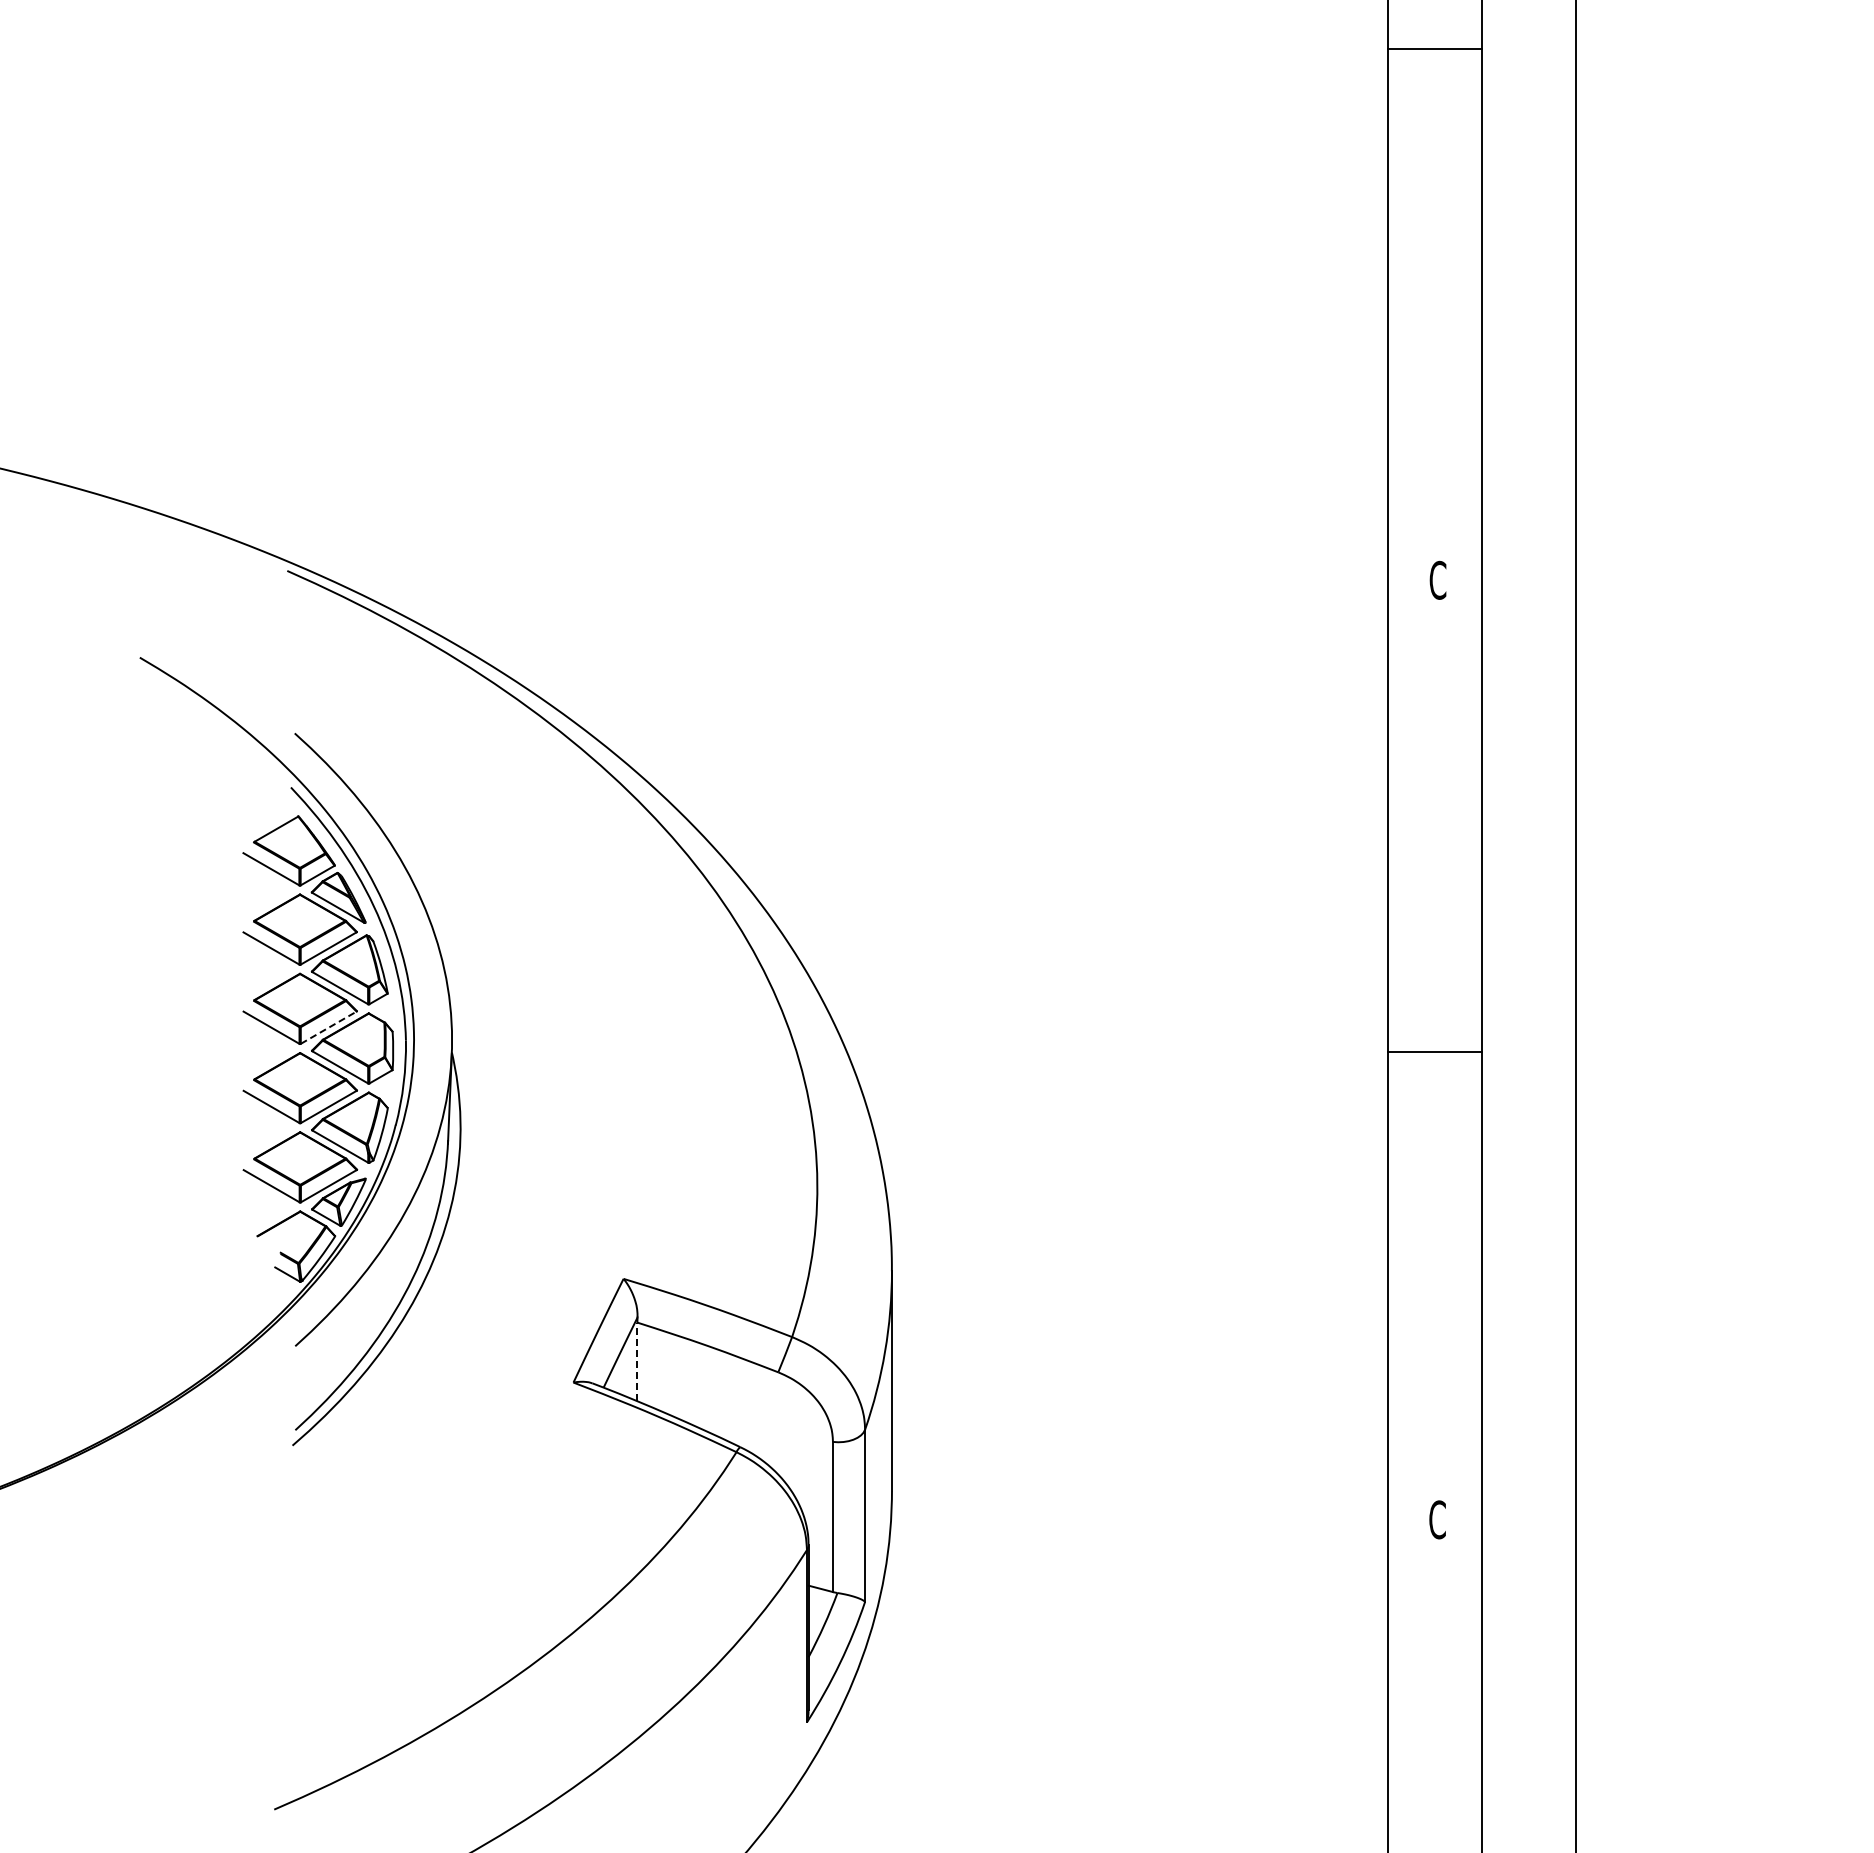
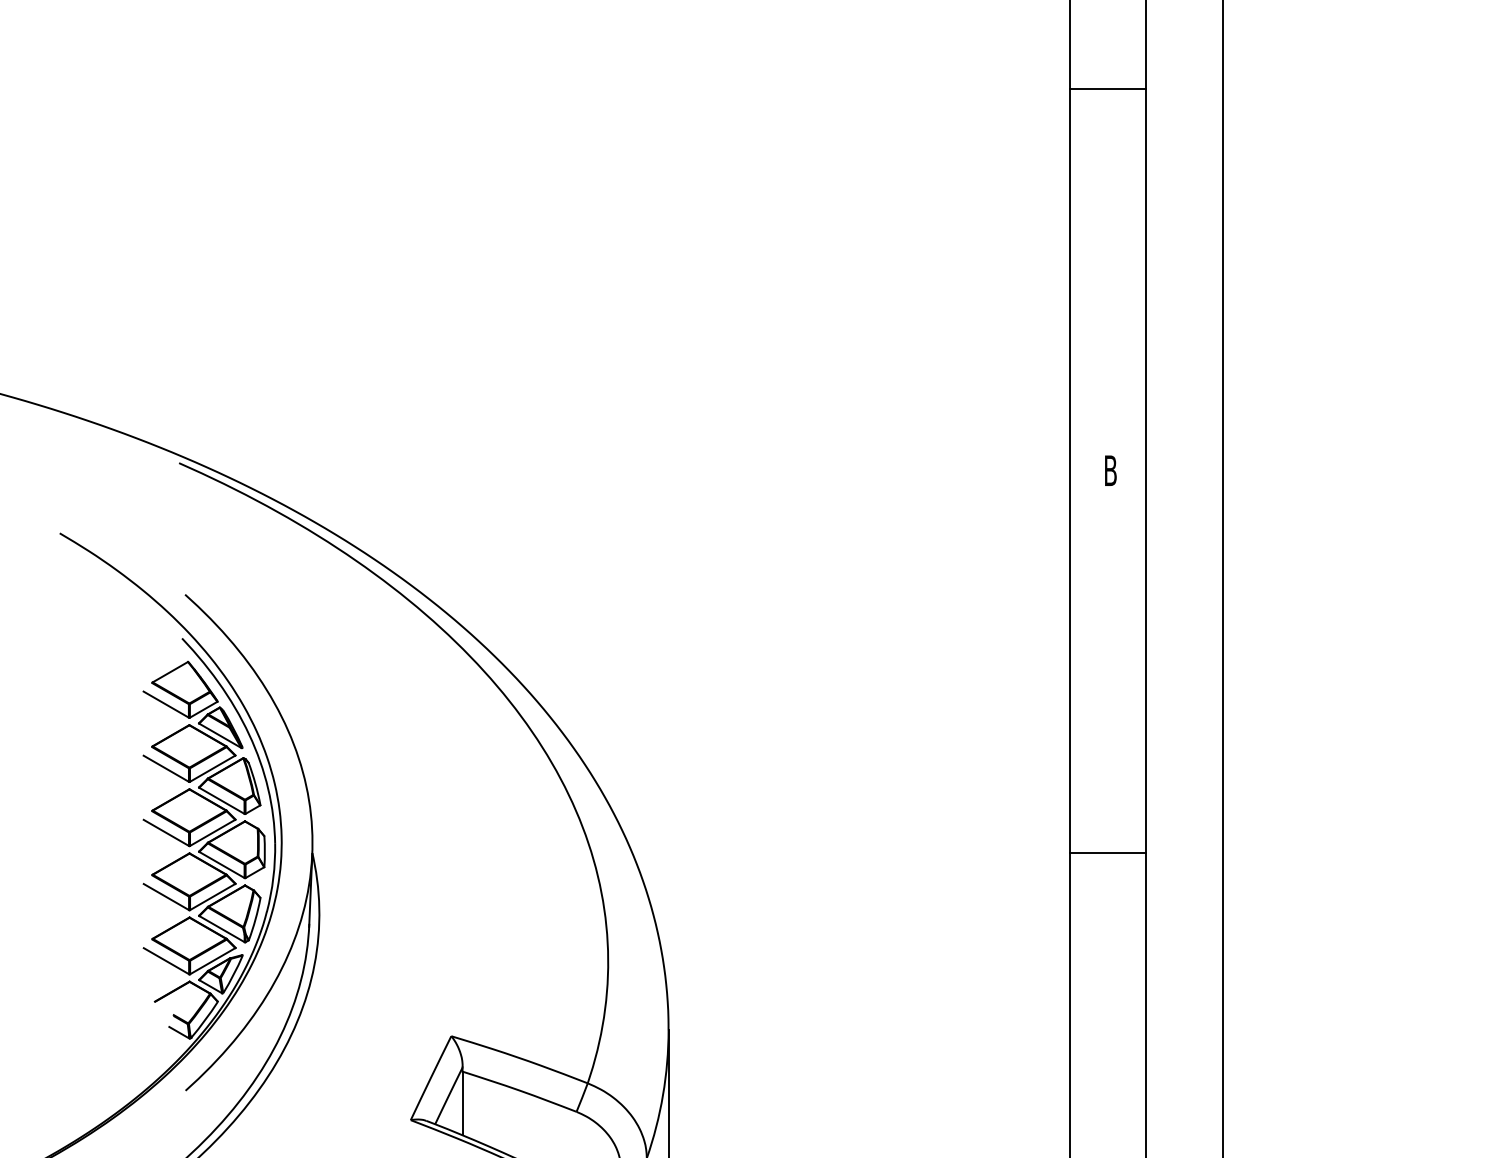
line: (1434, 48) -> (1107, 88), moved
text: (1437, 579) -> (1110, 470), C -> B
line: (329, 1027) -> (213, 832), dashed -> solid
line: (637, 1361) -> (462, 1103), dashed -> solid

